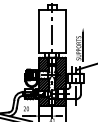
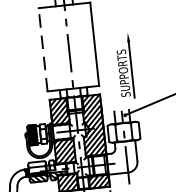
line: (38, 31) -> (42, 49), solid -> dashed

